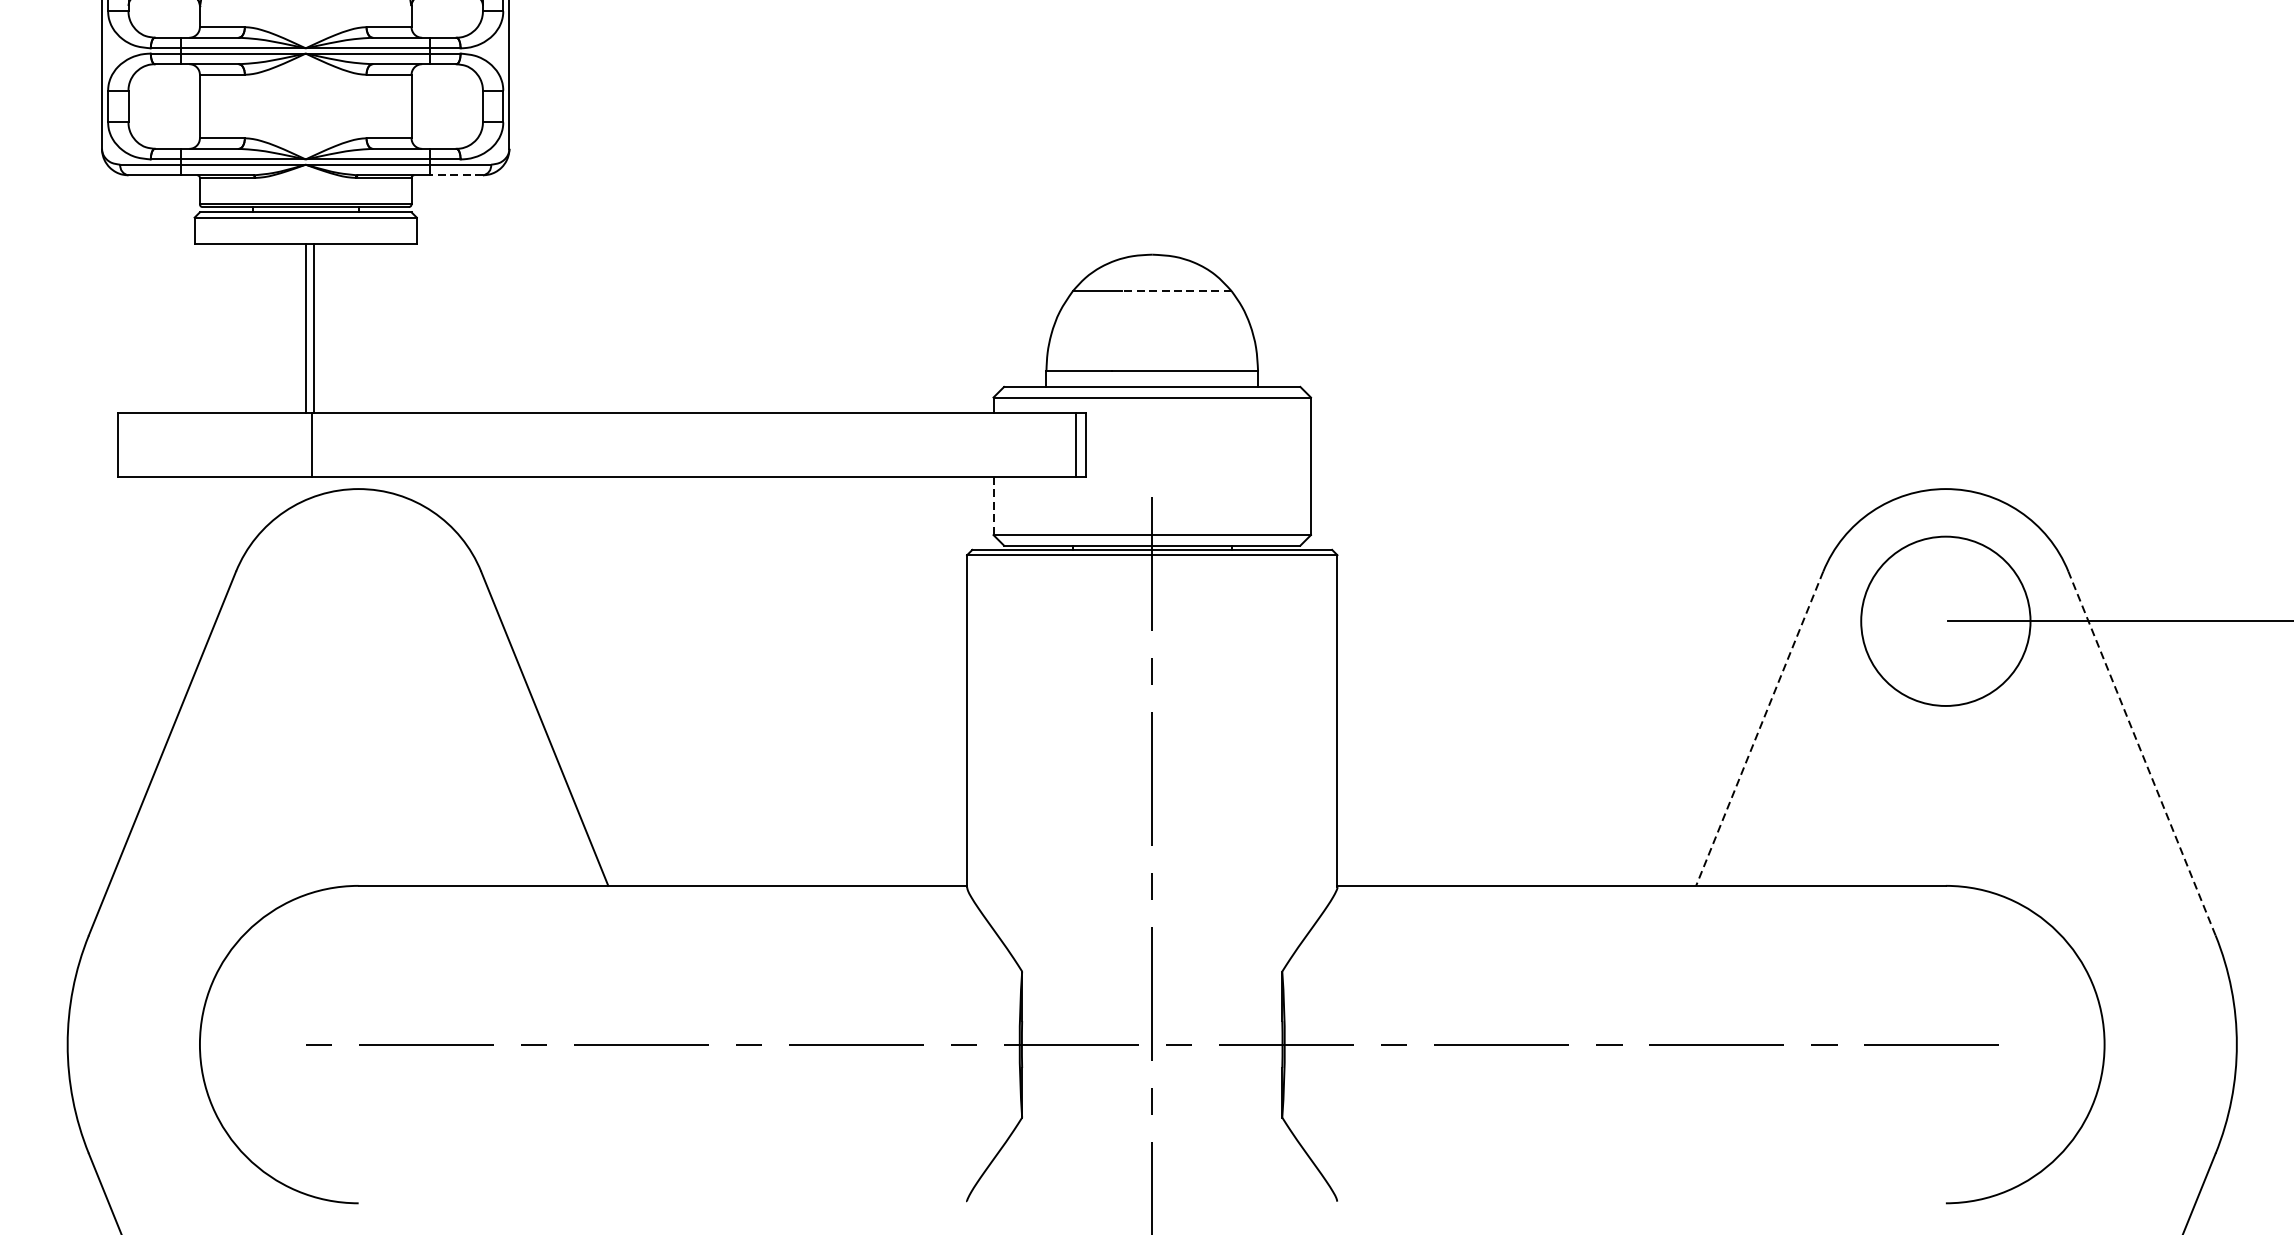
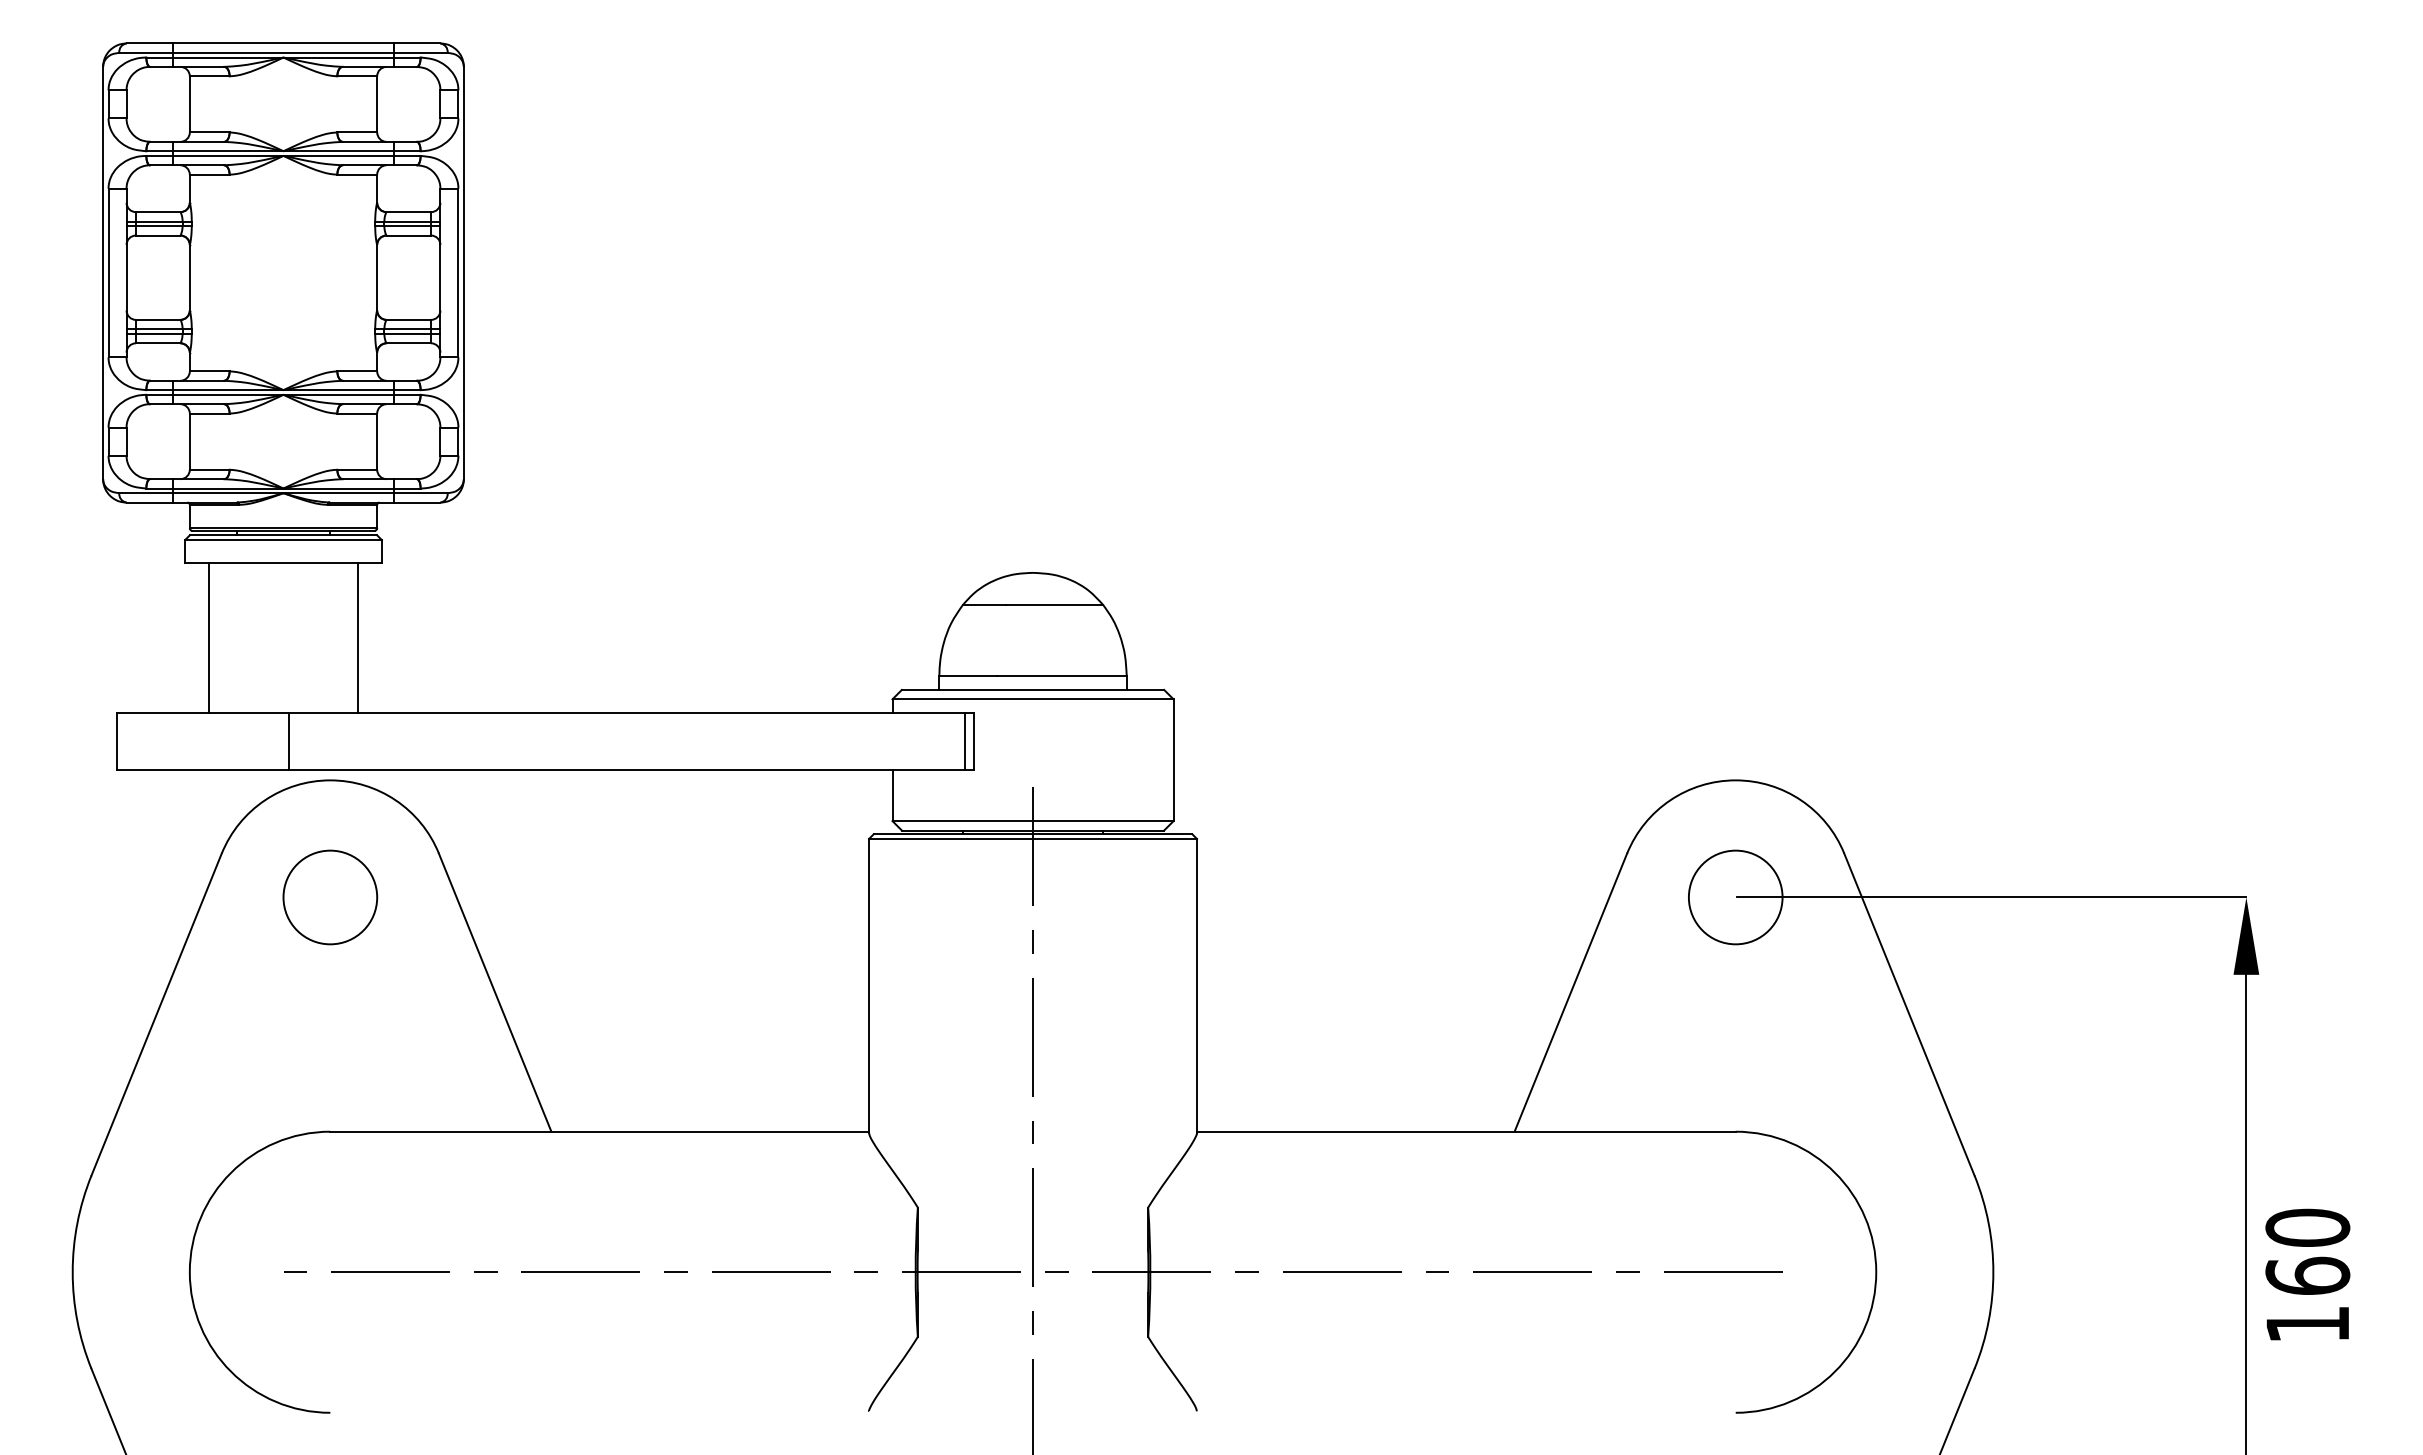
line: (455, 175) -> (416, 502), dashed -> solid
line: (1176, 291) -> (1054, 605), dashed -> solid
line: (305, 328) -> (358, 638), moved
line: (313, 328) -> (208, 638), moved
line: (993, 506) -> (892, 795), dashed -> solid
circle: (358, 621) -> (330, 897), added
circle: (1945, 621) -> (1735, 897), size x0.62
line: (1759, 729) -> (1570, 993), dashed -> solid
line: (2142, 753) -> (1909, 1014), dashed -> solid

